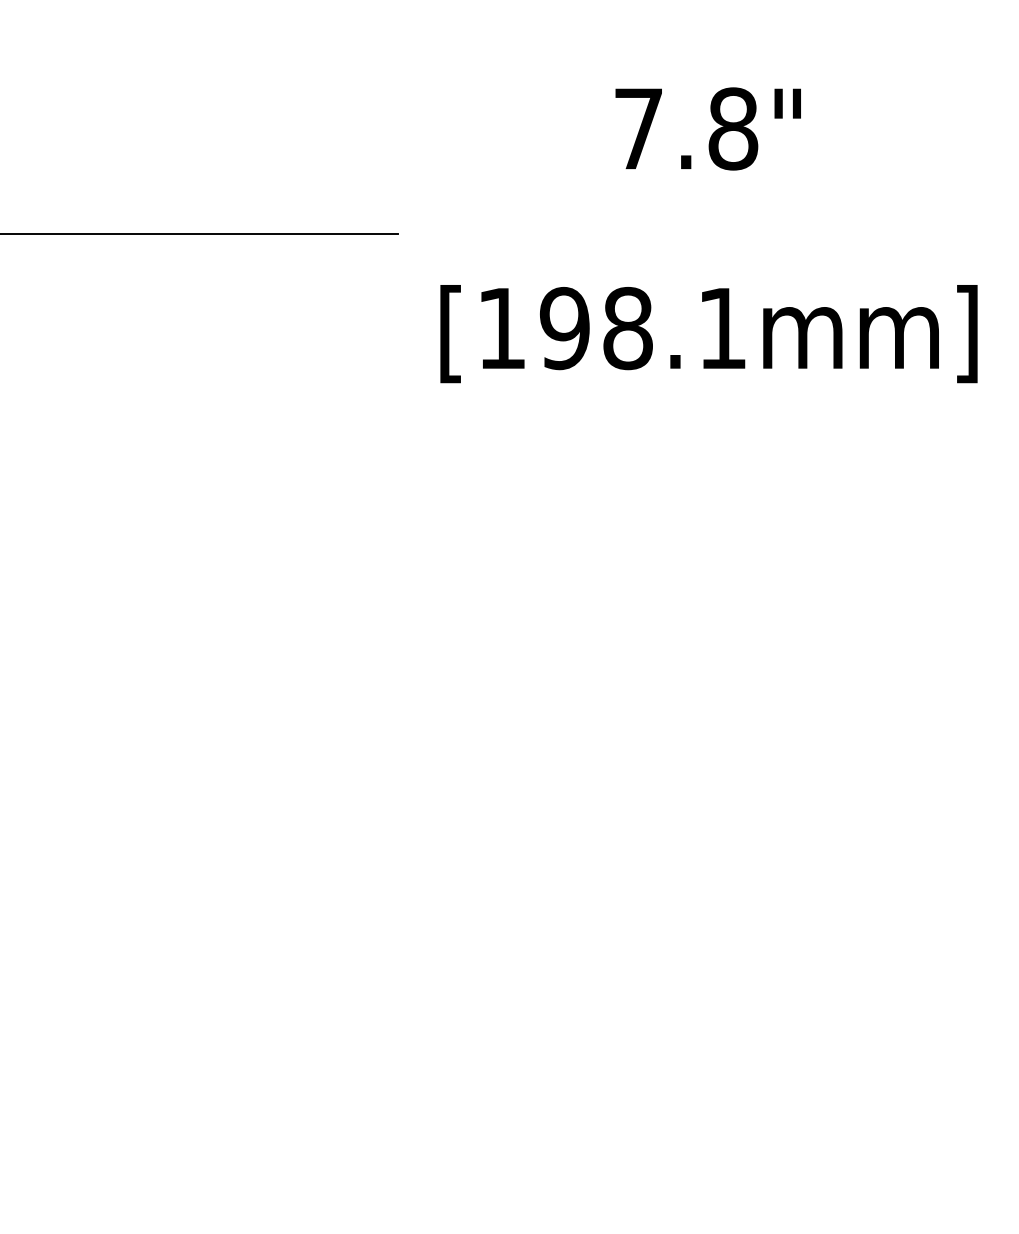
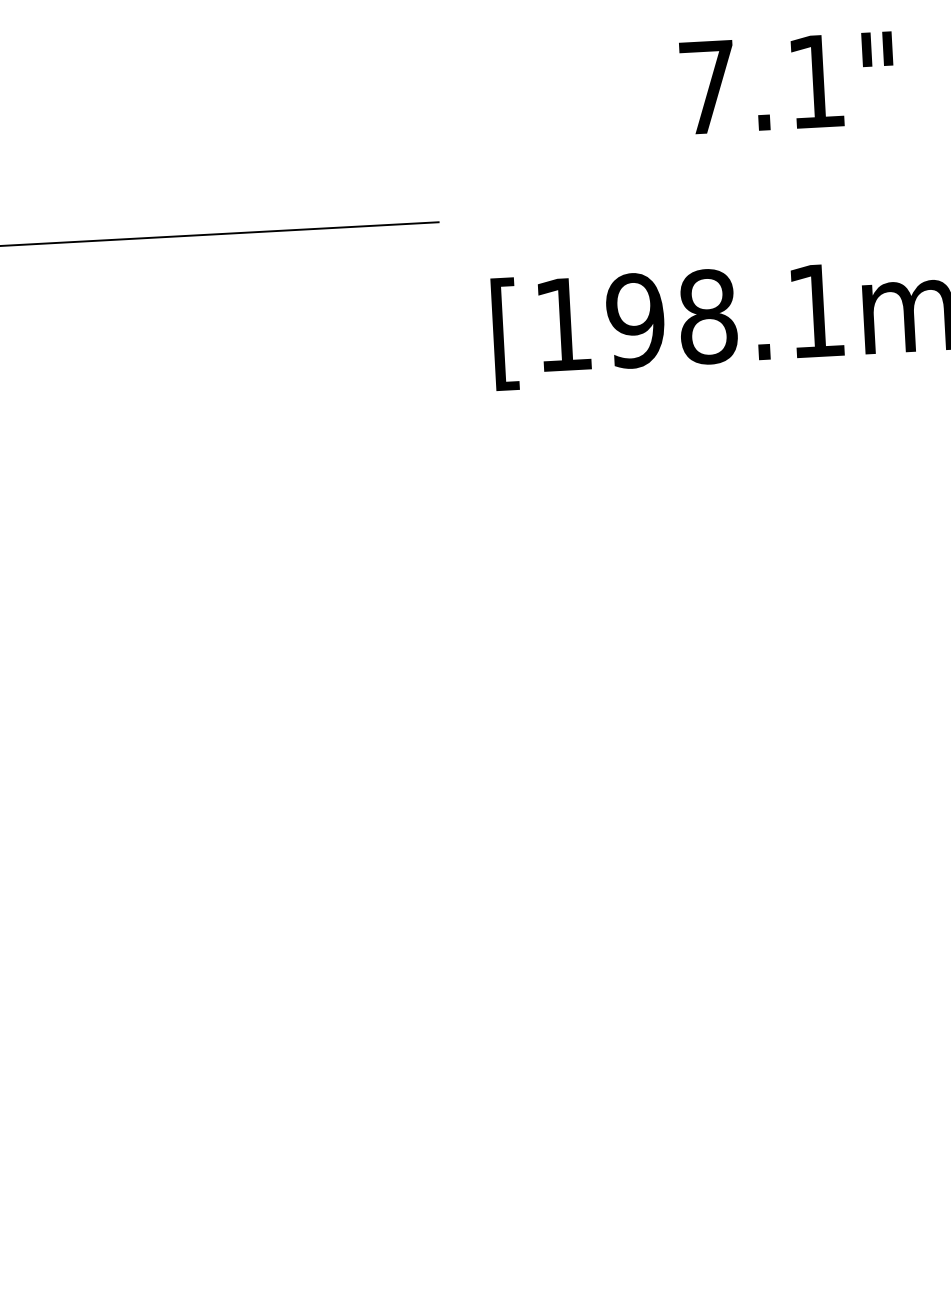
text: (733, 128) -> (816, 81), 7.8" -> 7.1"

